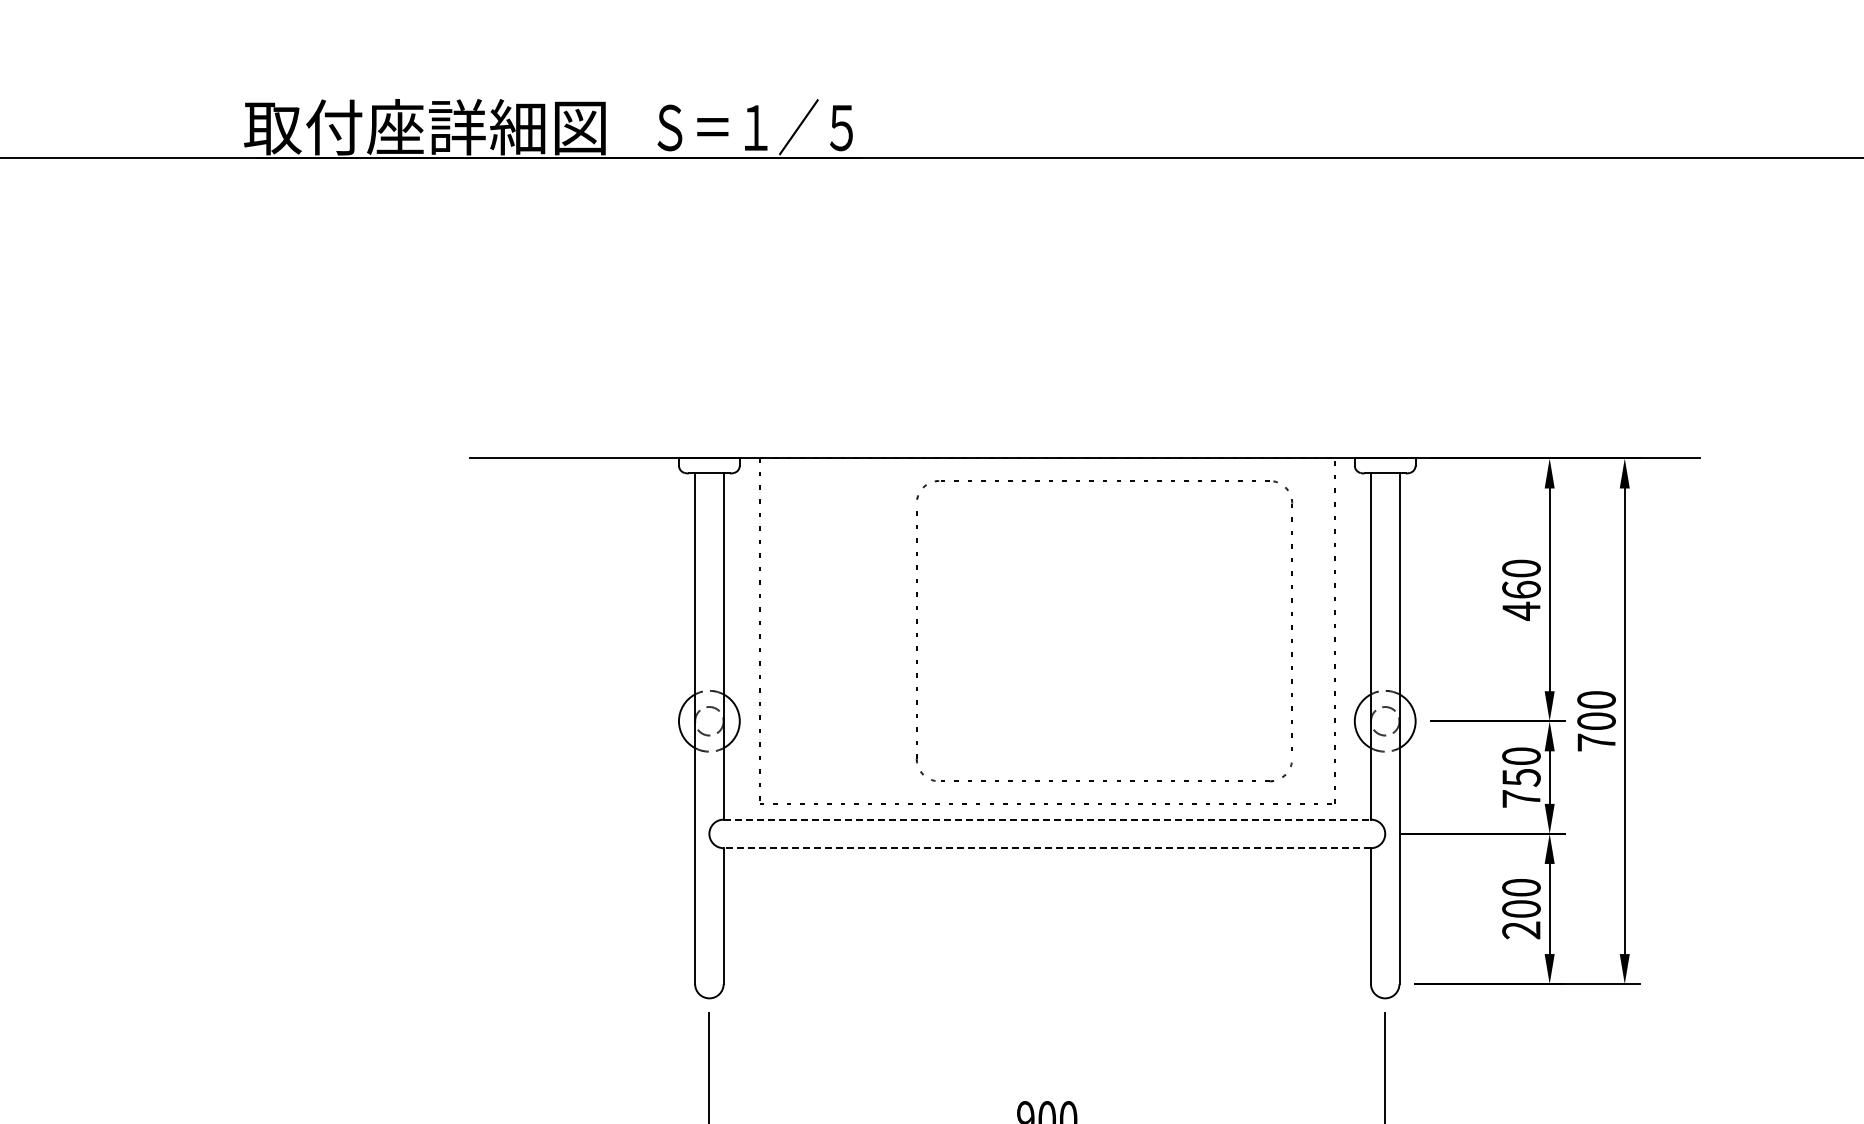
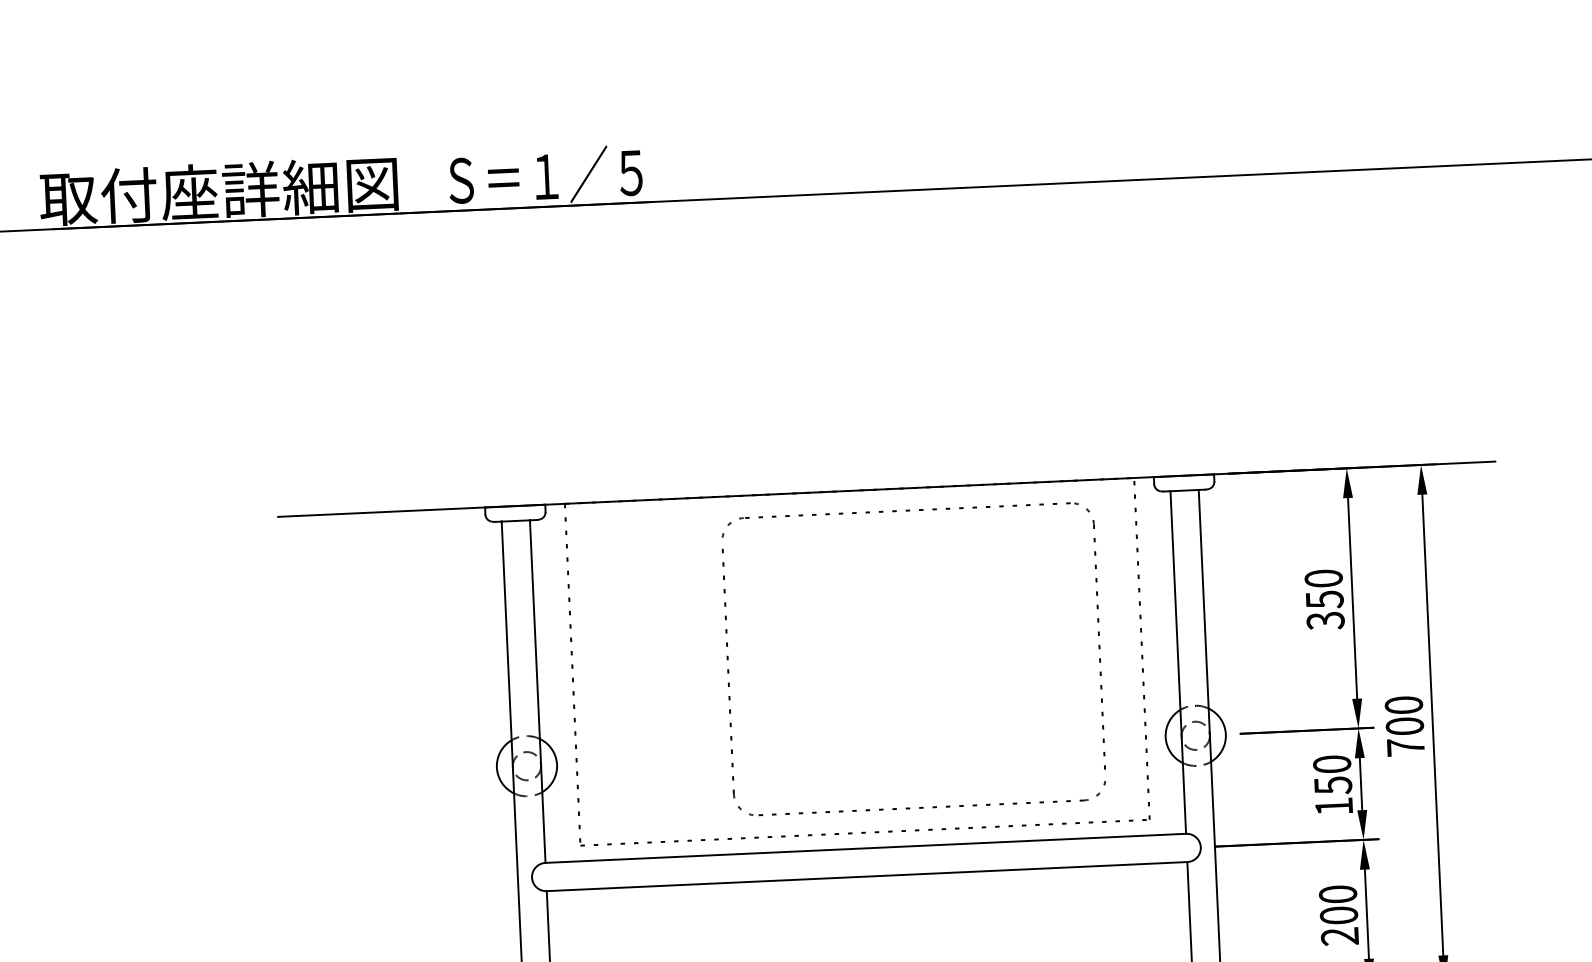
text: (1521, 600) -> (1325, 610), 460 -> 350
text: (1521, 798) -> (1334, 806), 750 -> 150
line: (1047, 819) -> (865, 848), dashed -> solid
line: (1047, 848) -> (867, 876), dashed -> solid

